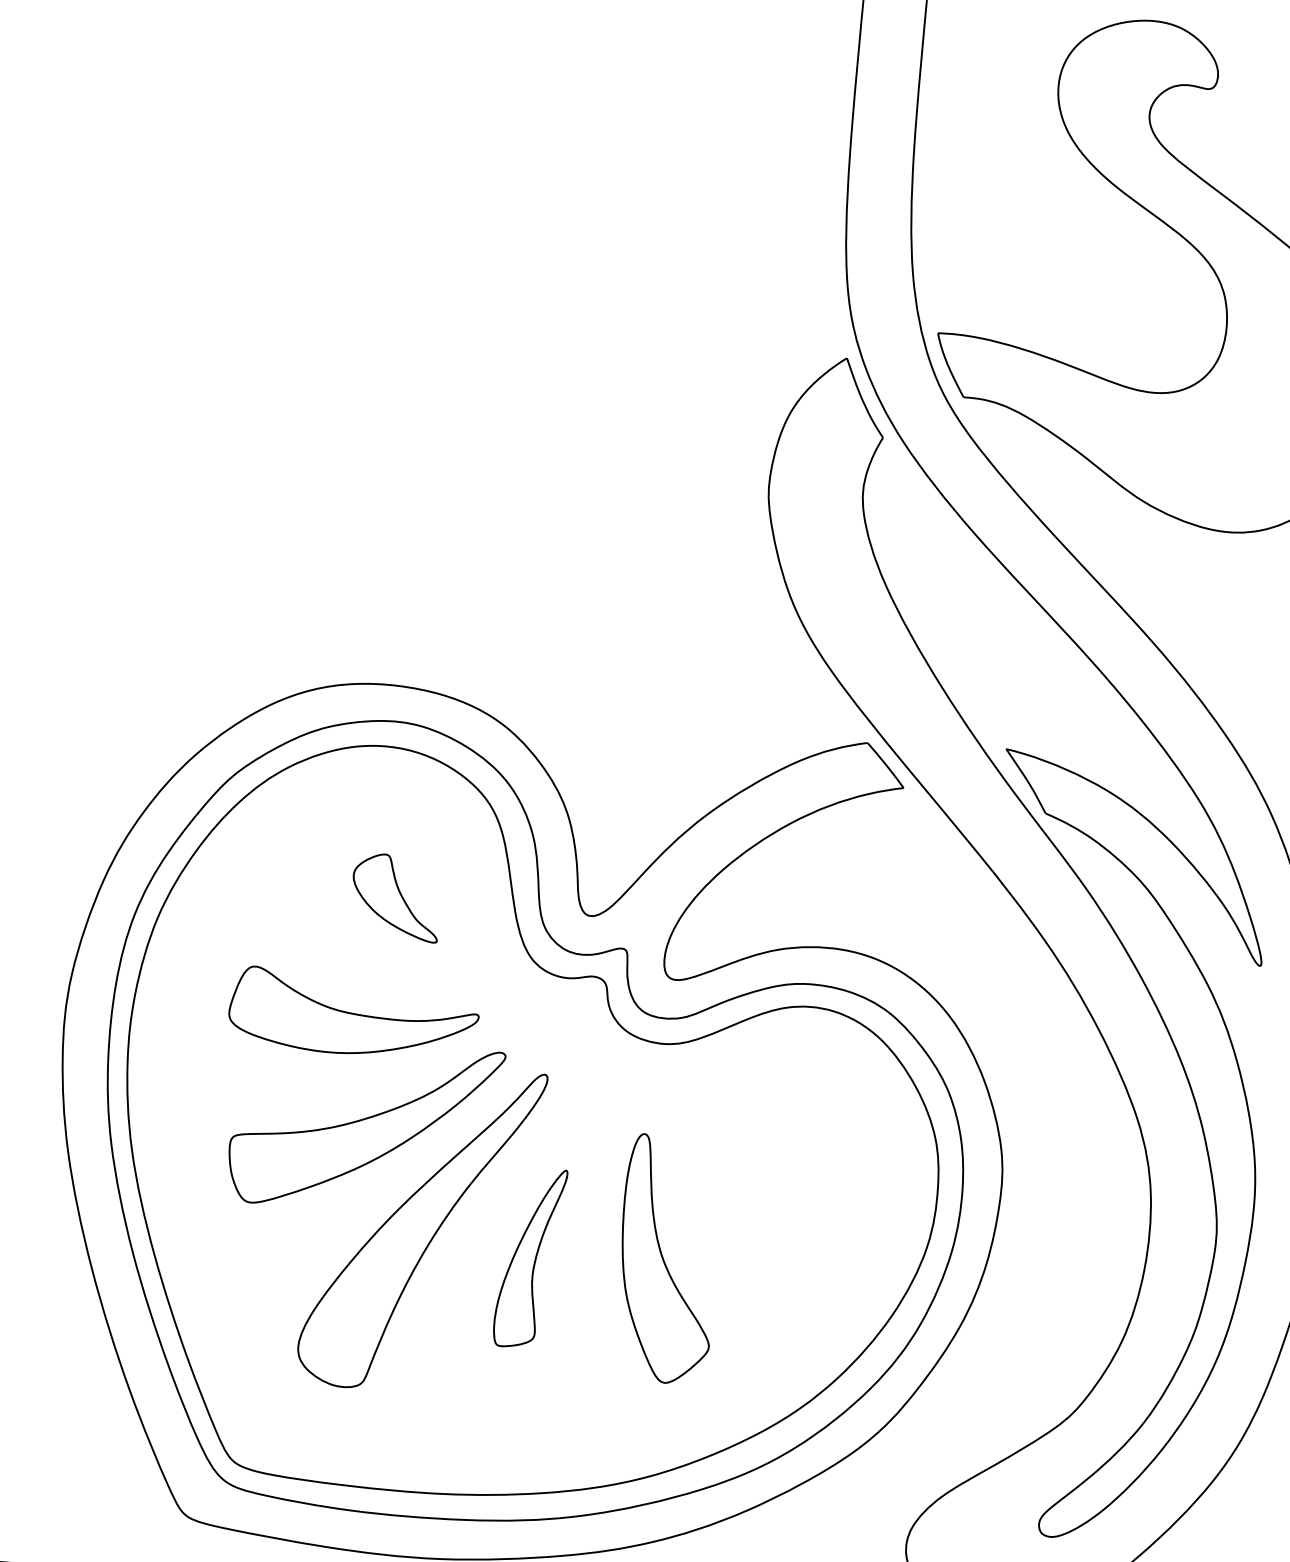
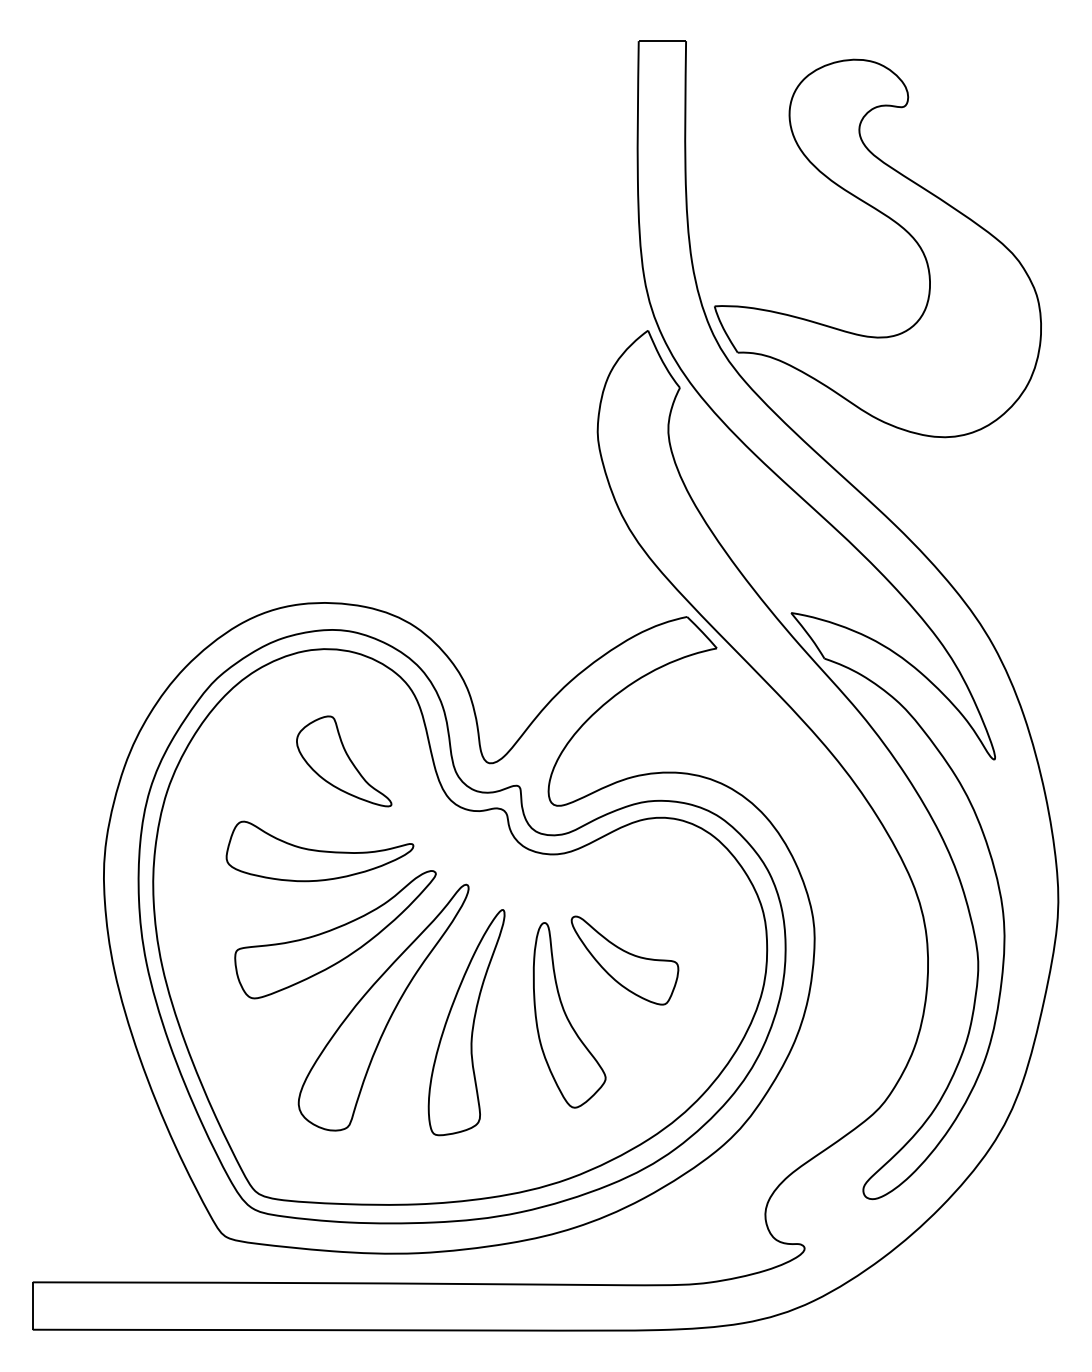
part: (396, 897) -> (344, 761), size x1.43
part: (746, 1192) -> (624, 960), added
part: (530, 1257) -> (466, 1022), size x1.67

